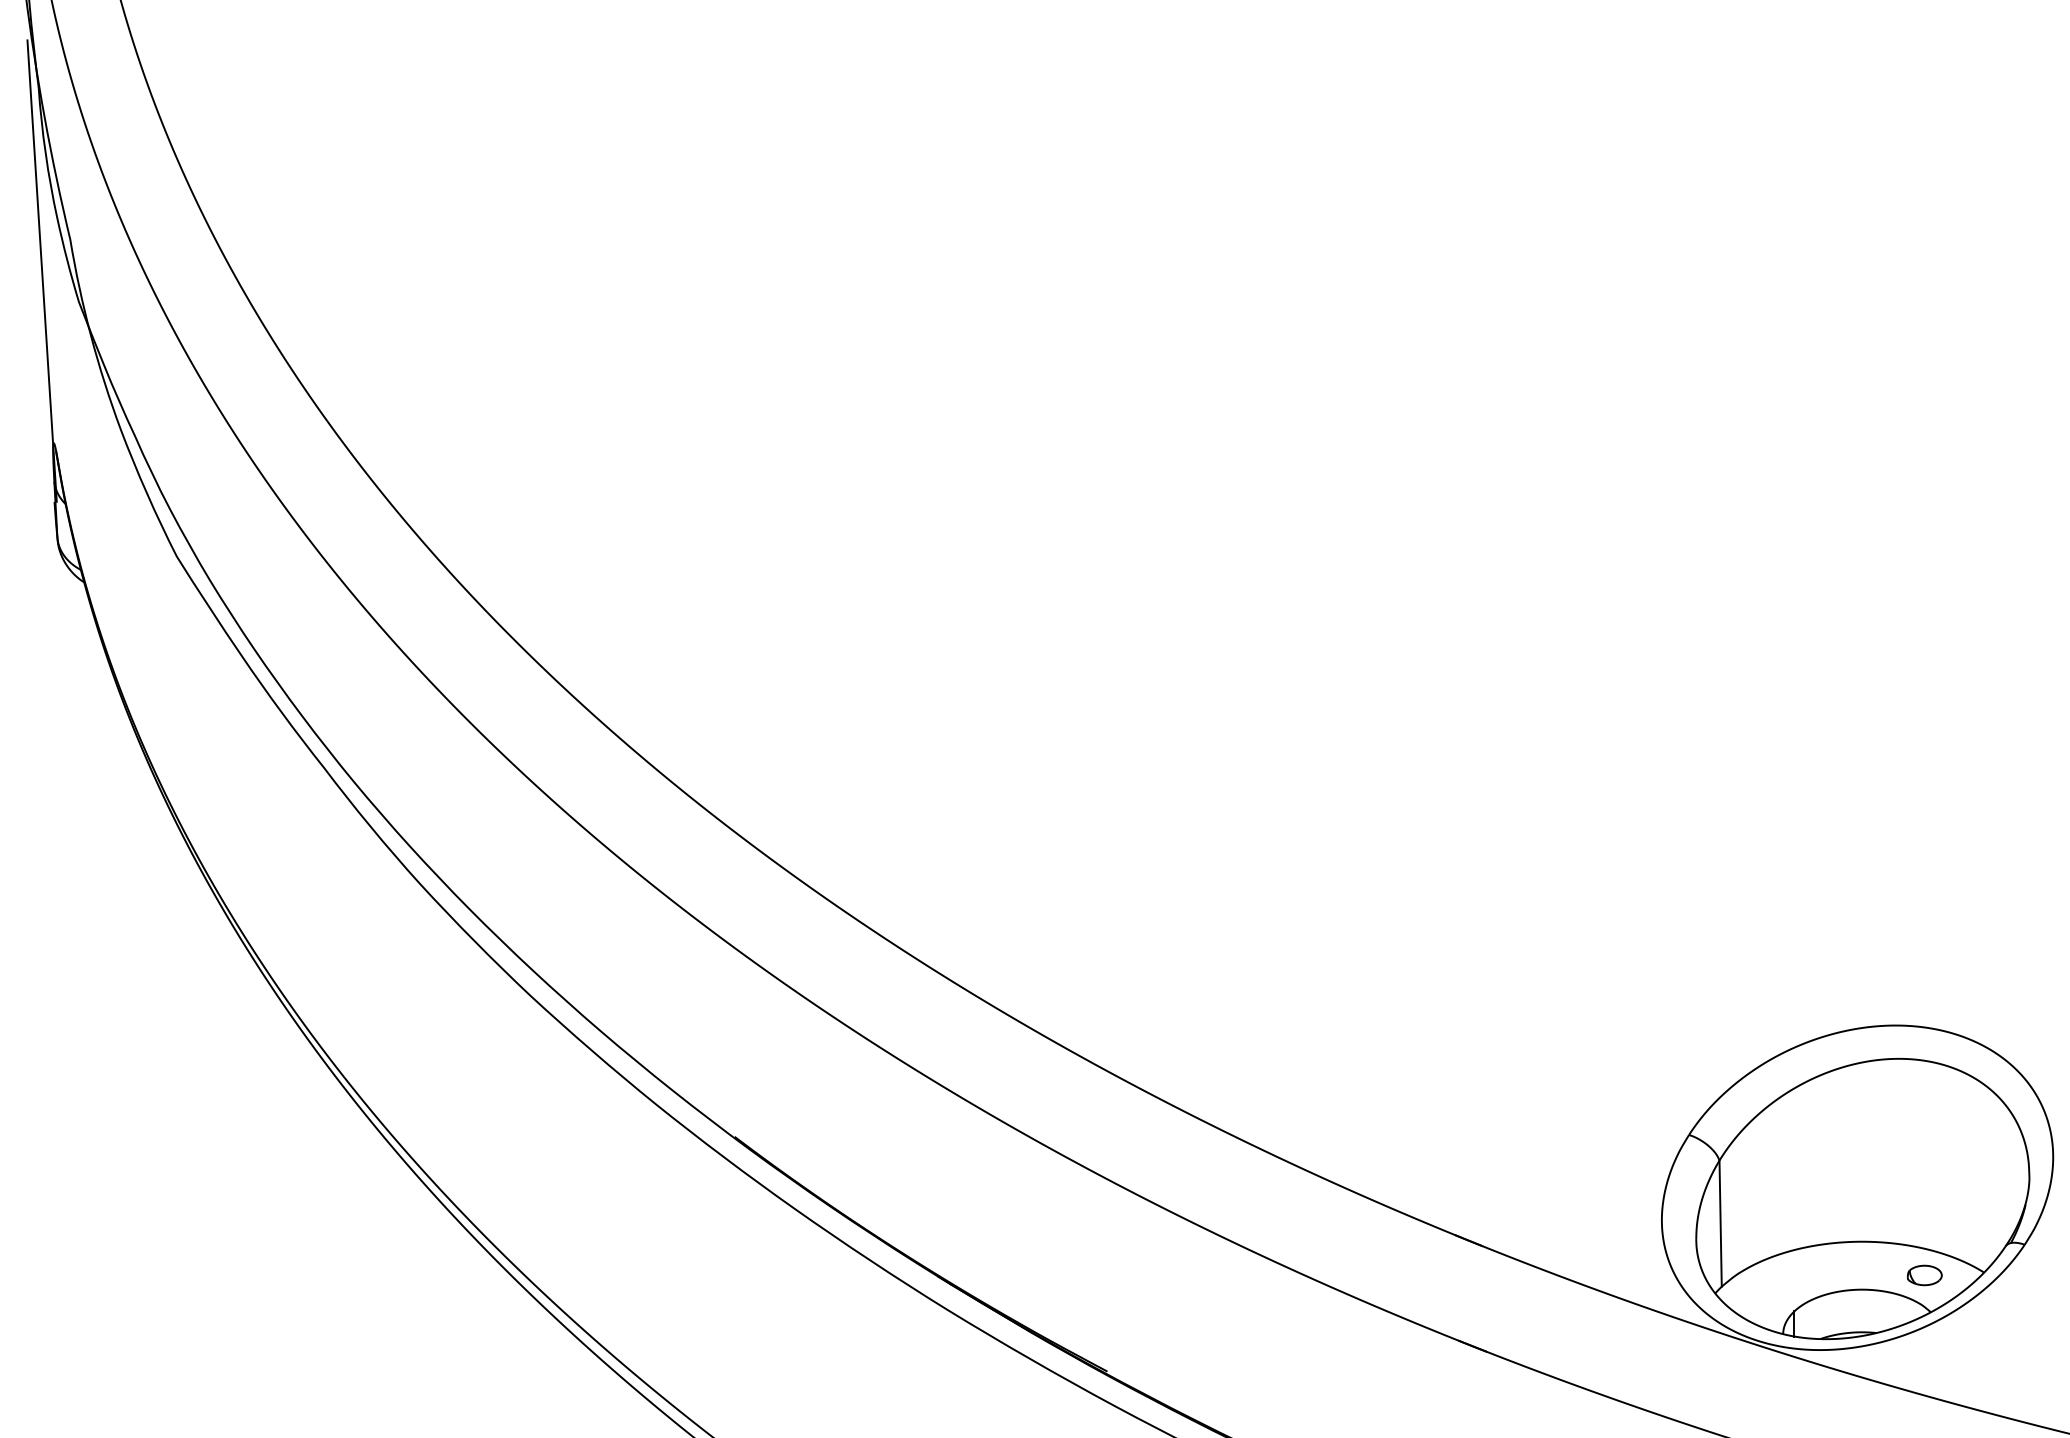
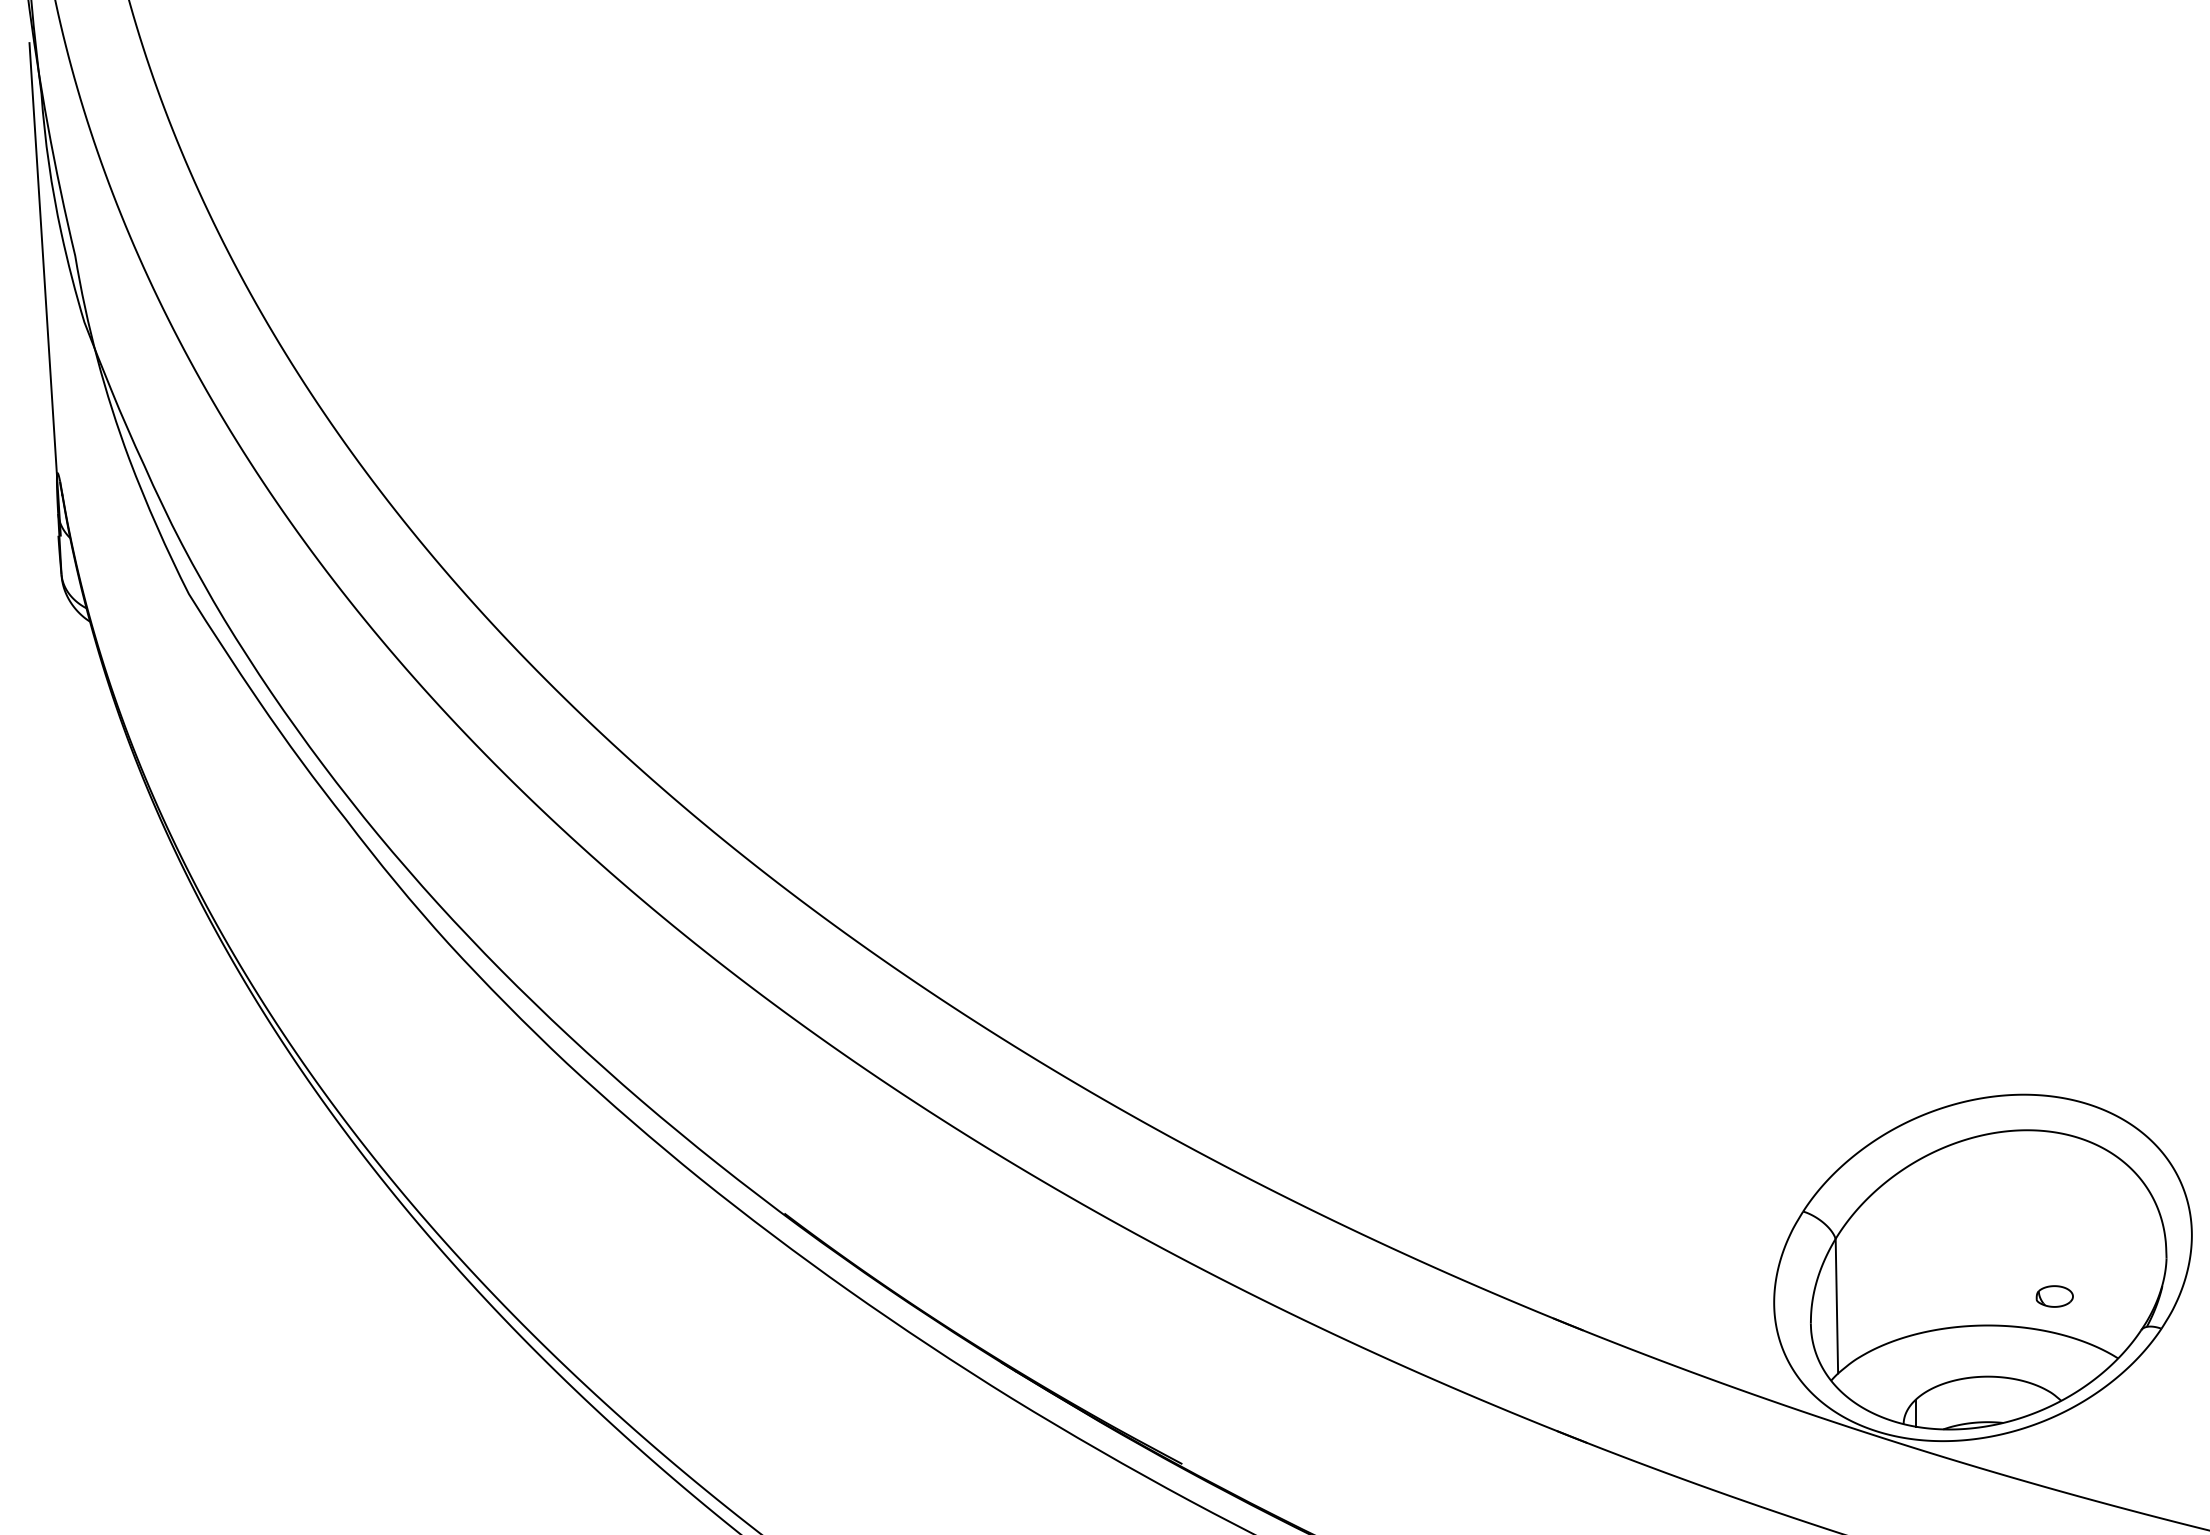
part: (1924, 1275) -> (2054, 1296), moved

